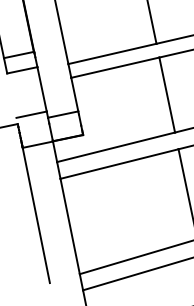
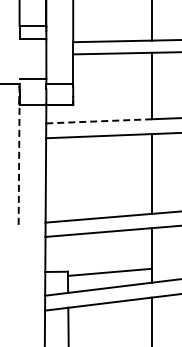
line: (115, 147) -> (98, 121), solid -> dashed
line: (36, 215) -> (19, 165), solid -> dashed

